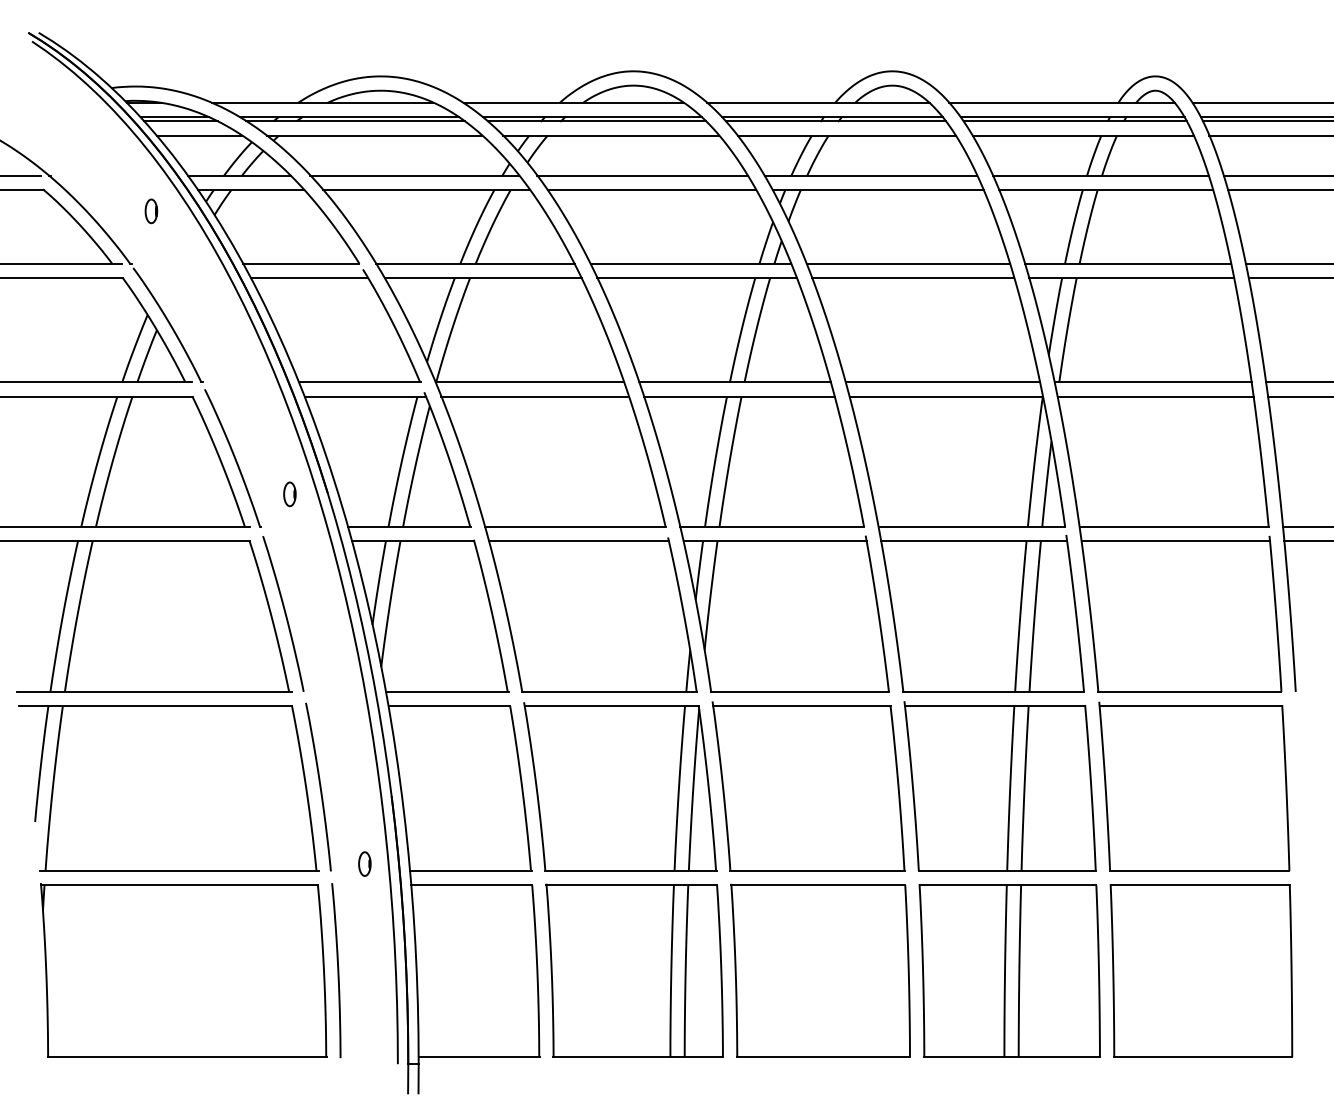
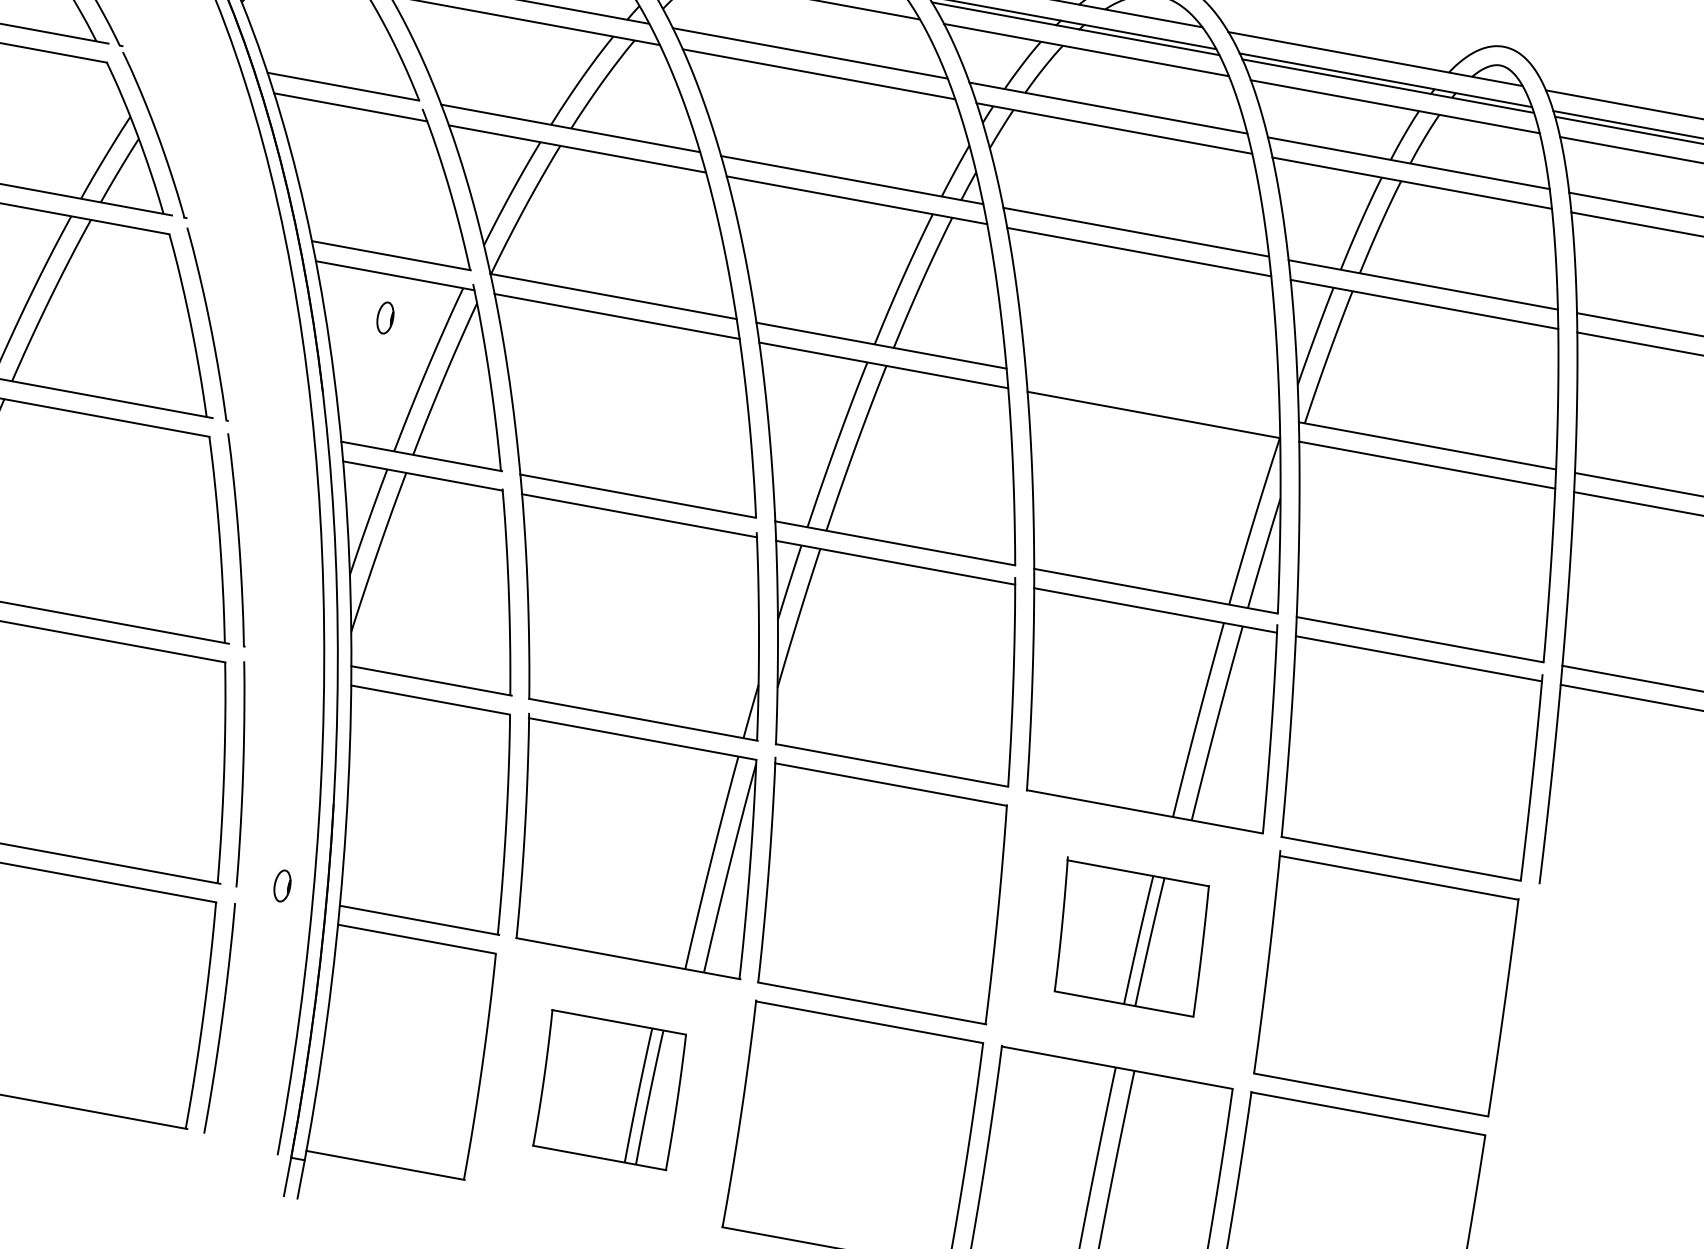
line: (942, 382) -> (1152, 395), removed
part: (289, 494) -> (384, 318), moved
part: (999, 786) -> (1129, 936), size x0.6
part: (634, 970) -> (609, 1089), size x0.6

